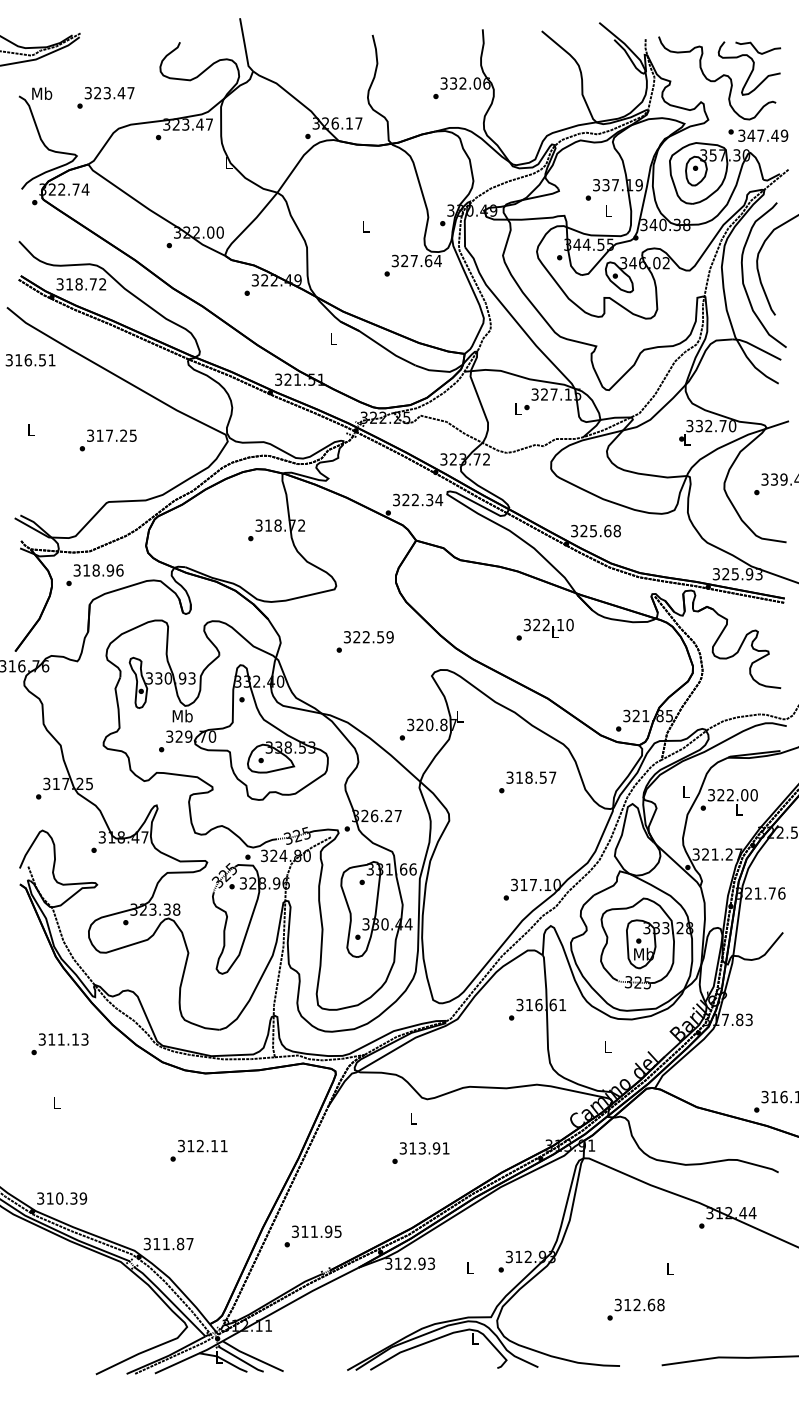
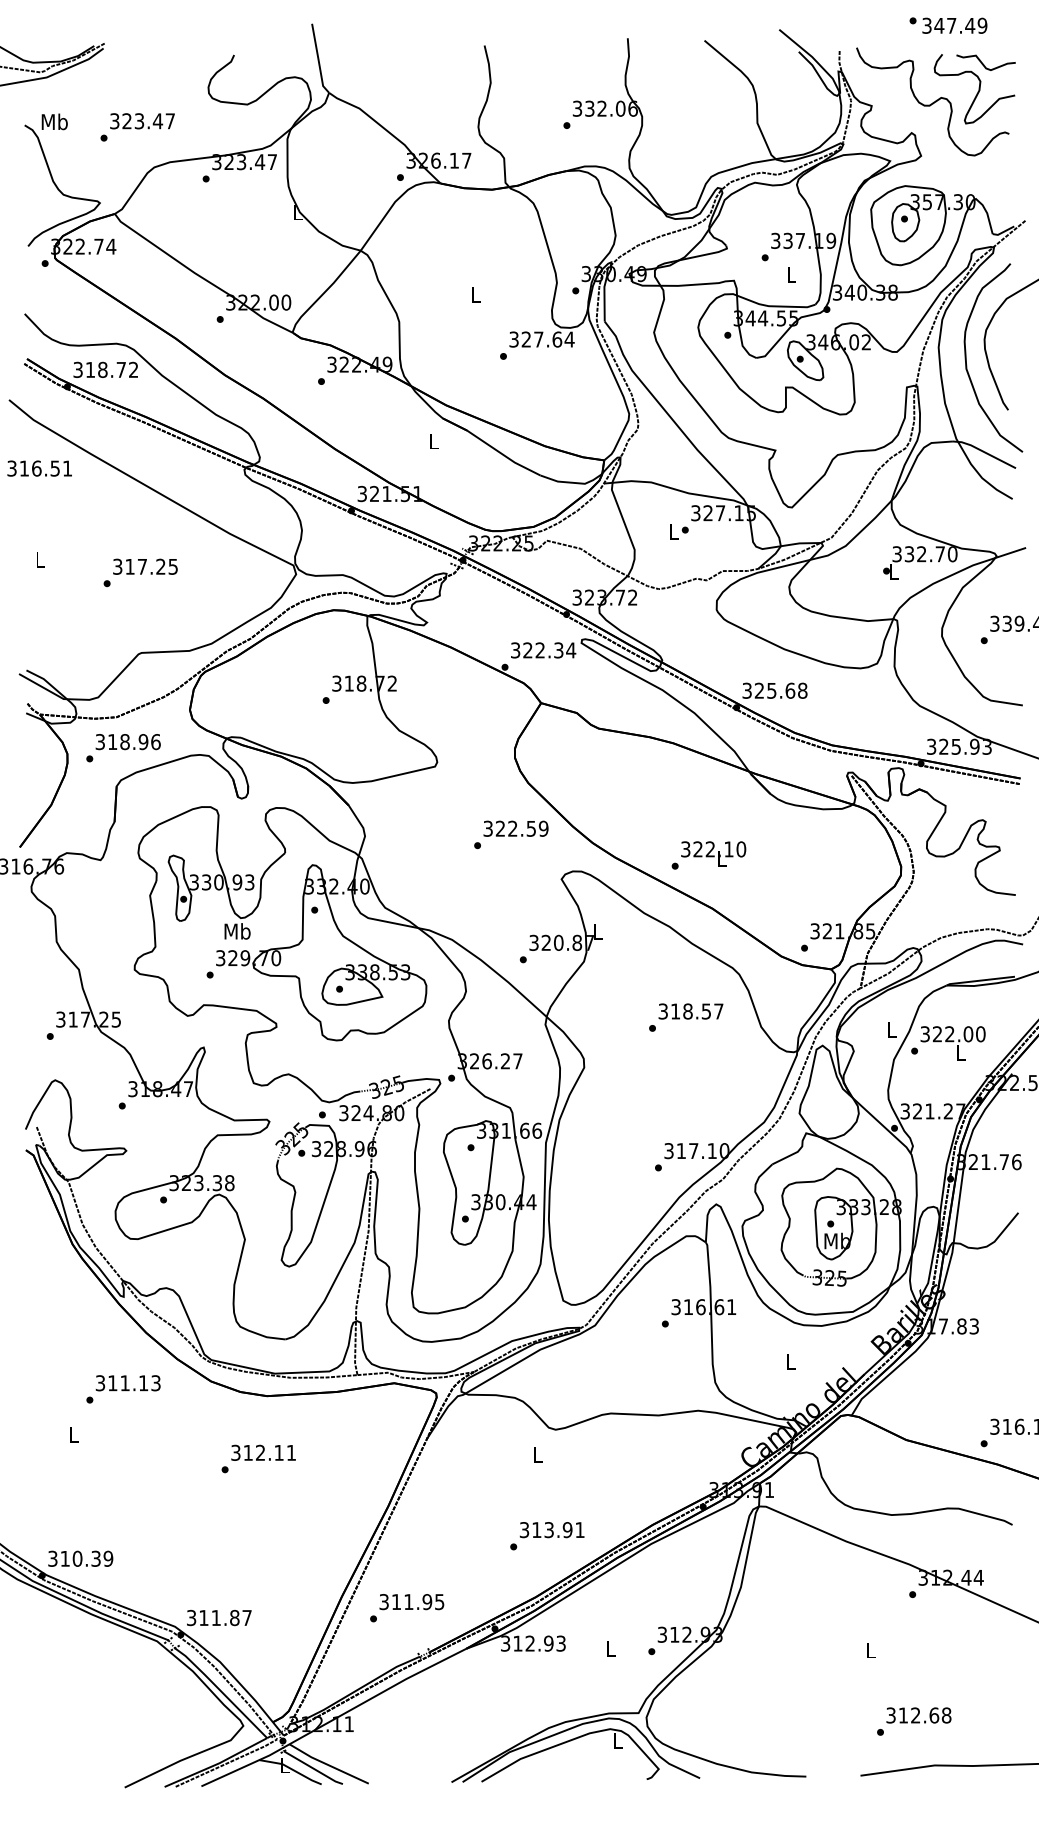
text: (758, 135) -> (948, 25), moved
text: (544, 629) -> (708, 855), moved
text: (364, 641) -> (510, 834), moved
text: (59, 1044) -> (122, 1389), moved
text: (198, 1150) -> (258, 1458), moved
text: (420, 1152) -> (546, 1535), moved
text: (635, 1309) -> (913, 1721), moved

